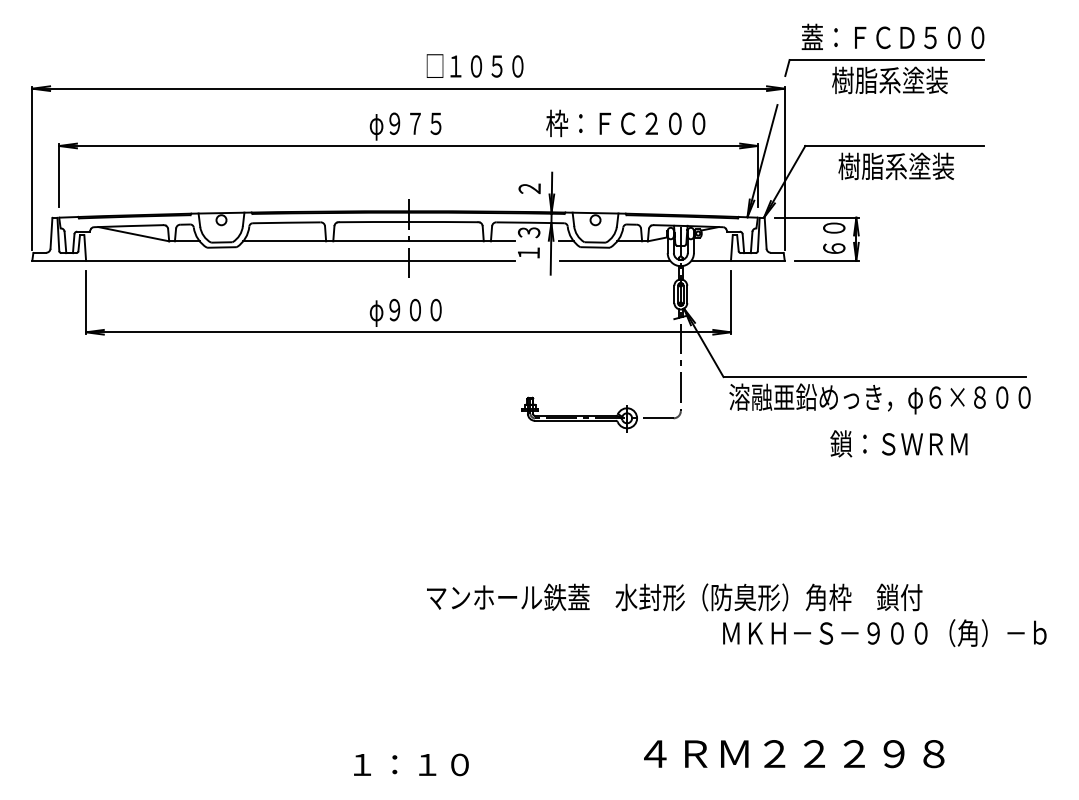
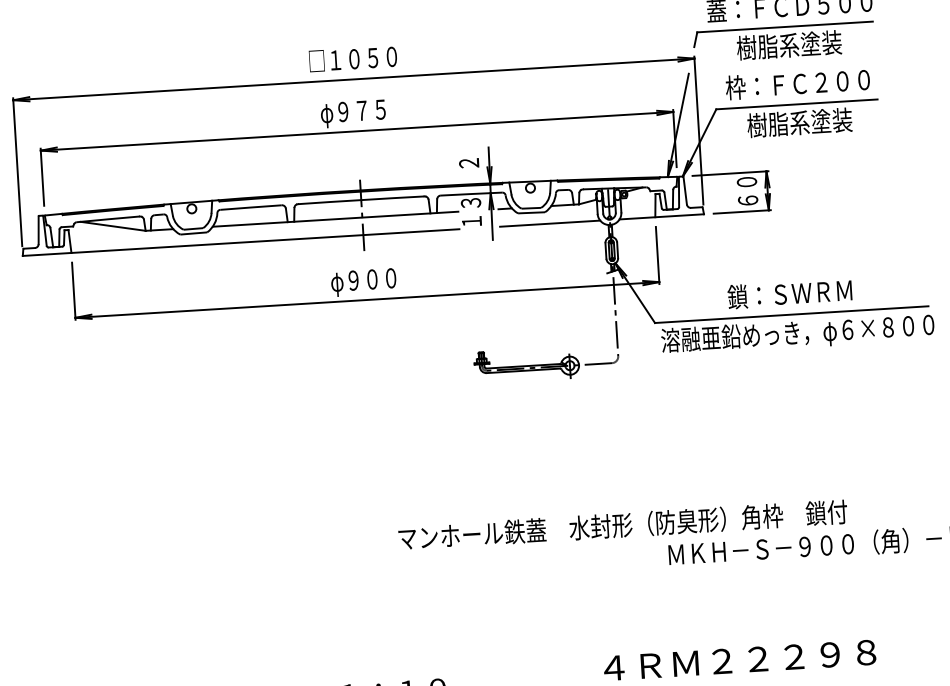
text: (474, 65) -> (352, 58), moved
text: (625, 123) -> (797, 83), moved
text: (898, 443) -> (789, 293), moved

